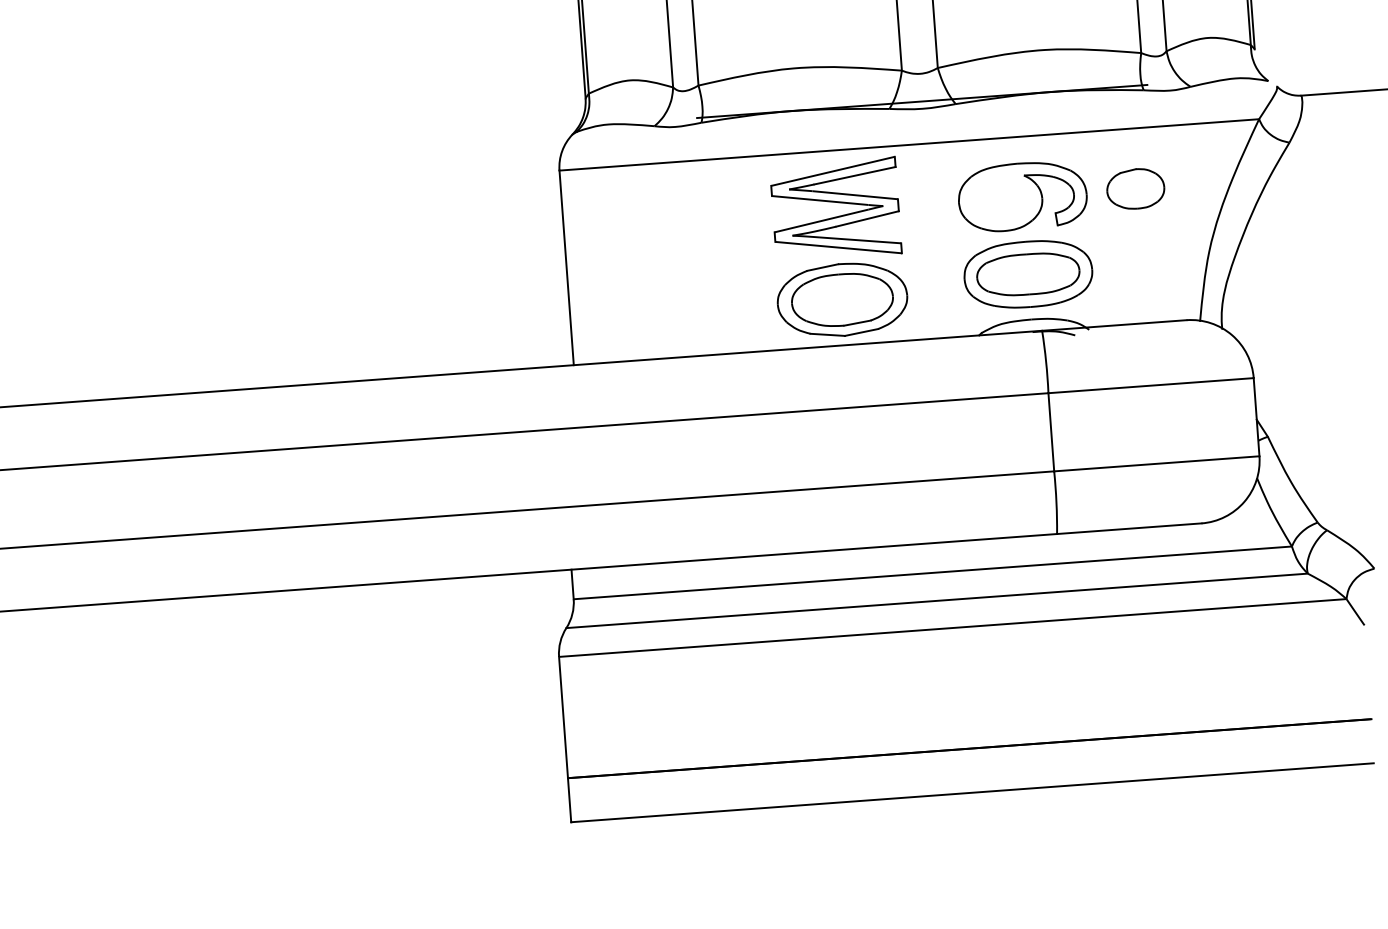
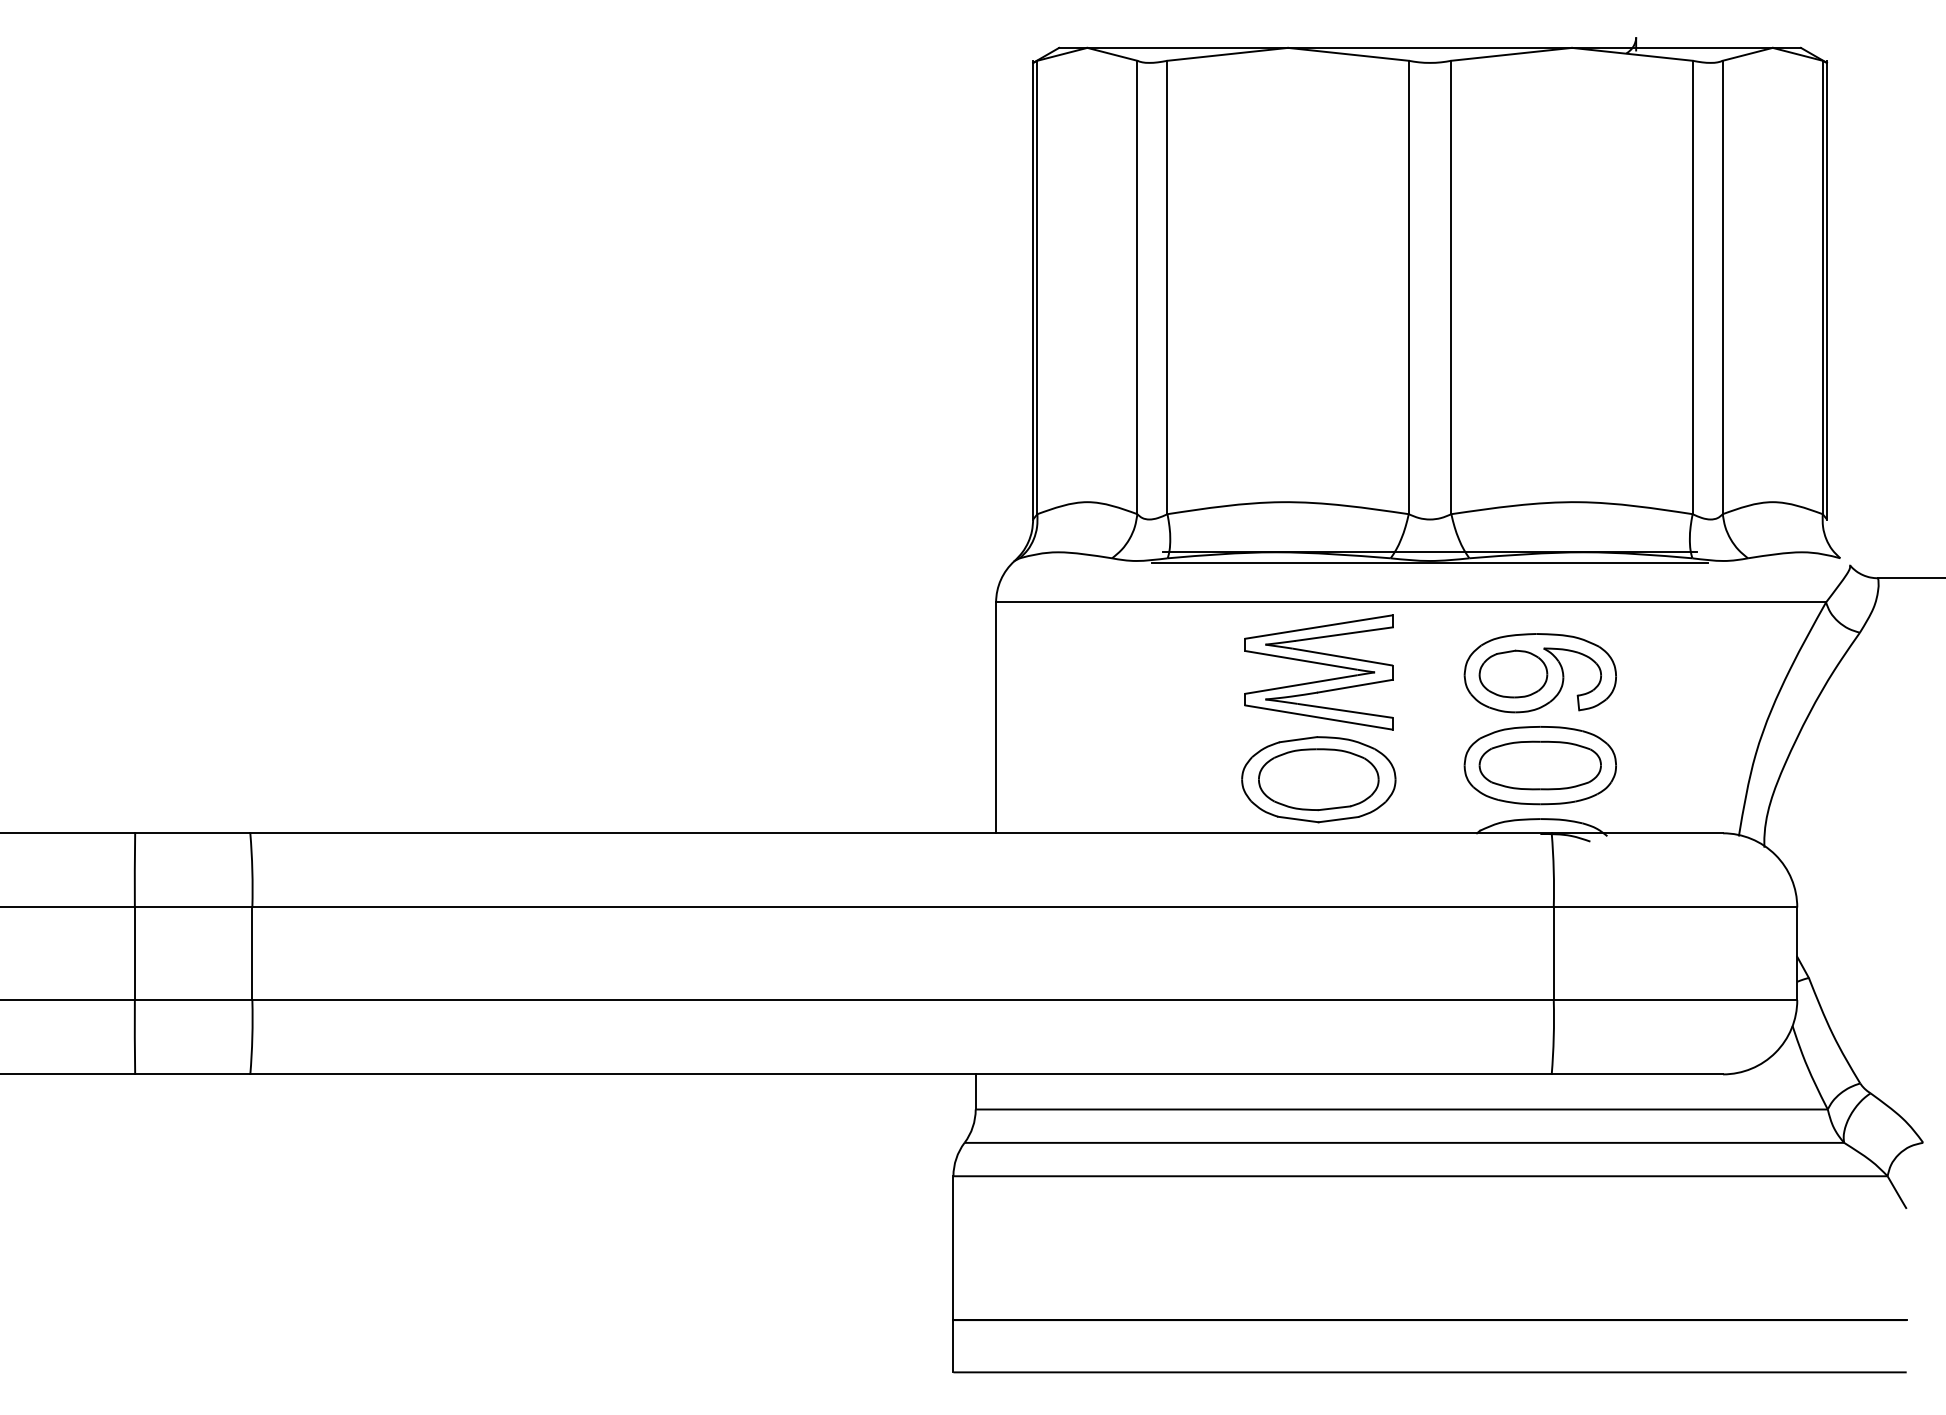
line: (922, 110) -> (1429, 563), added
part: (1135, 188) -> (1513, 673), moved

